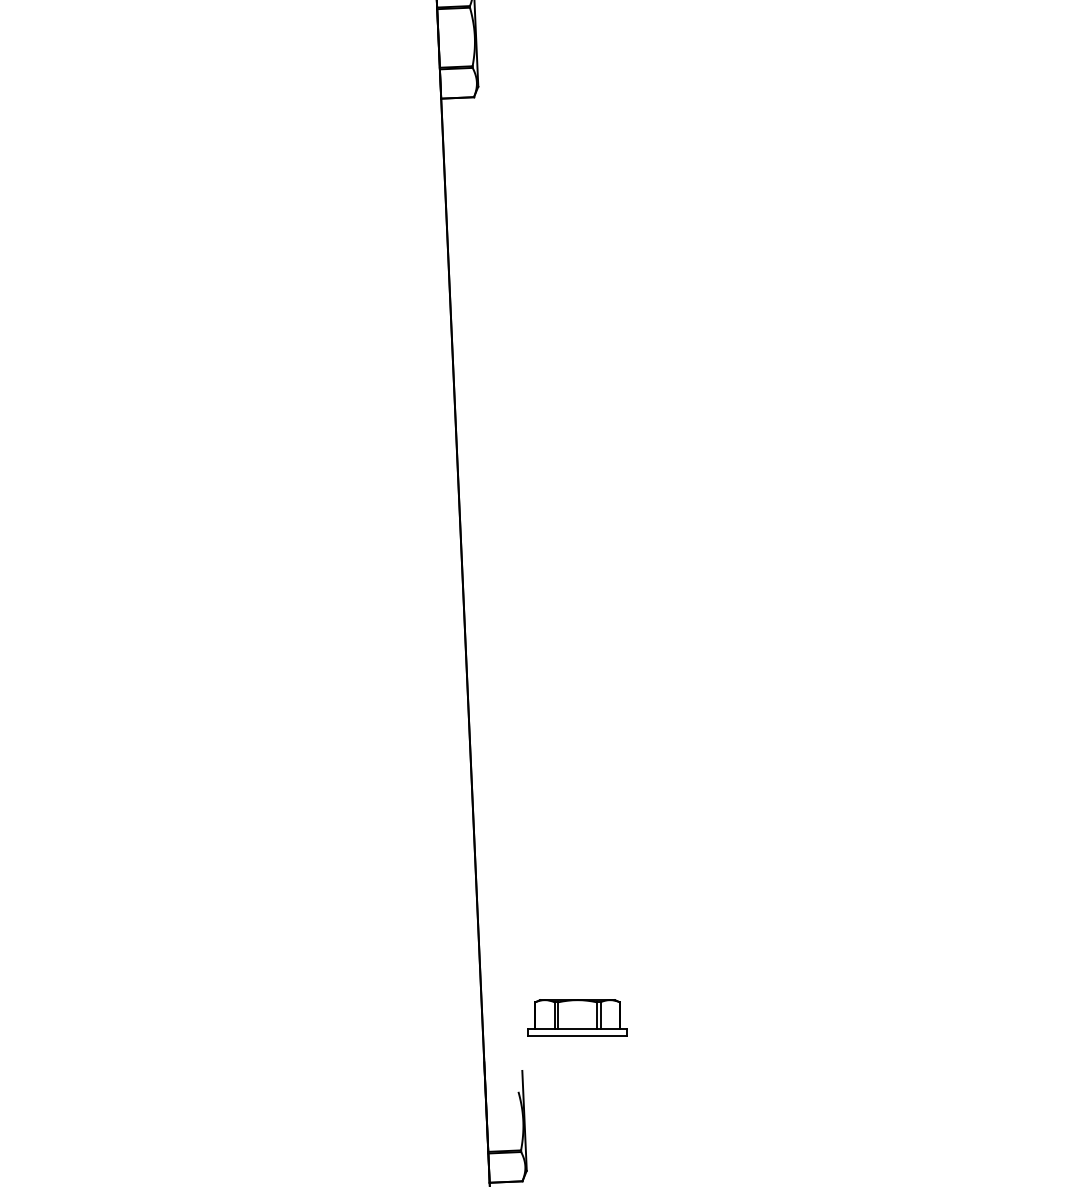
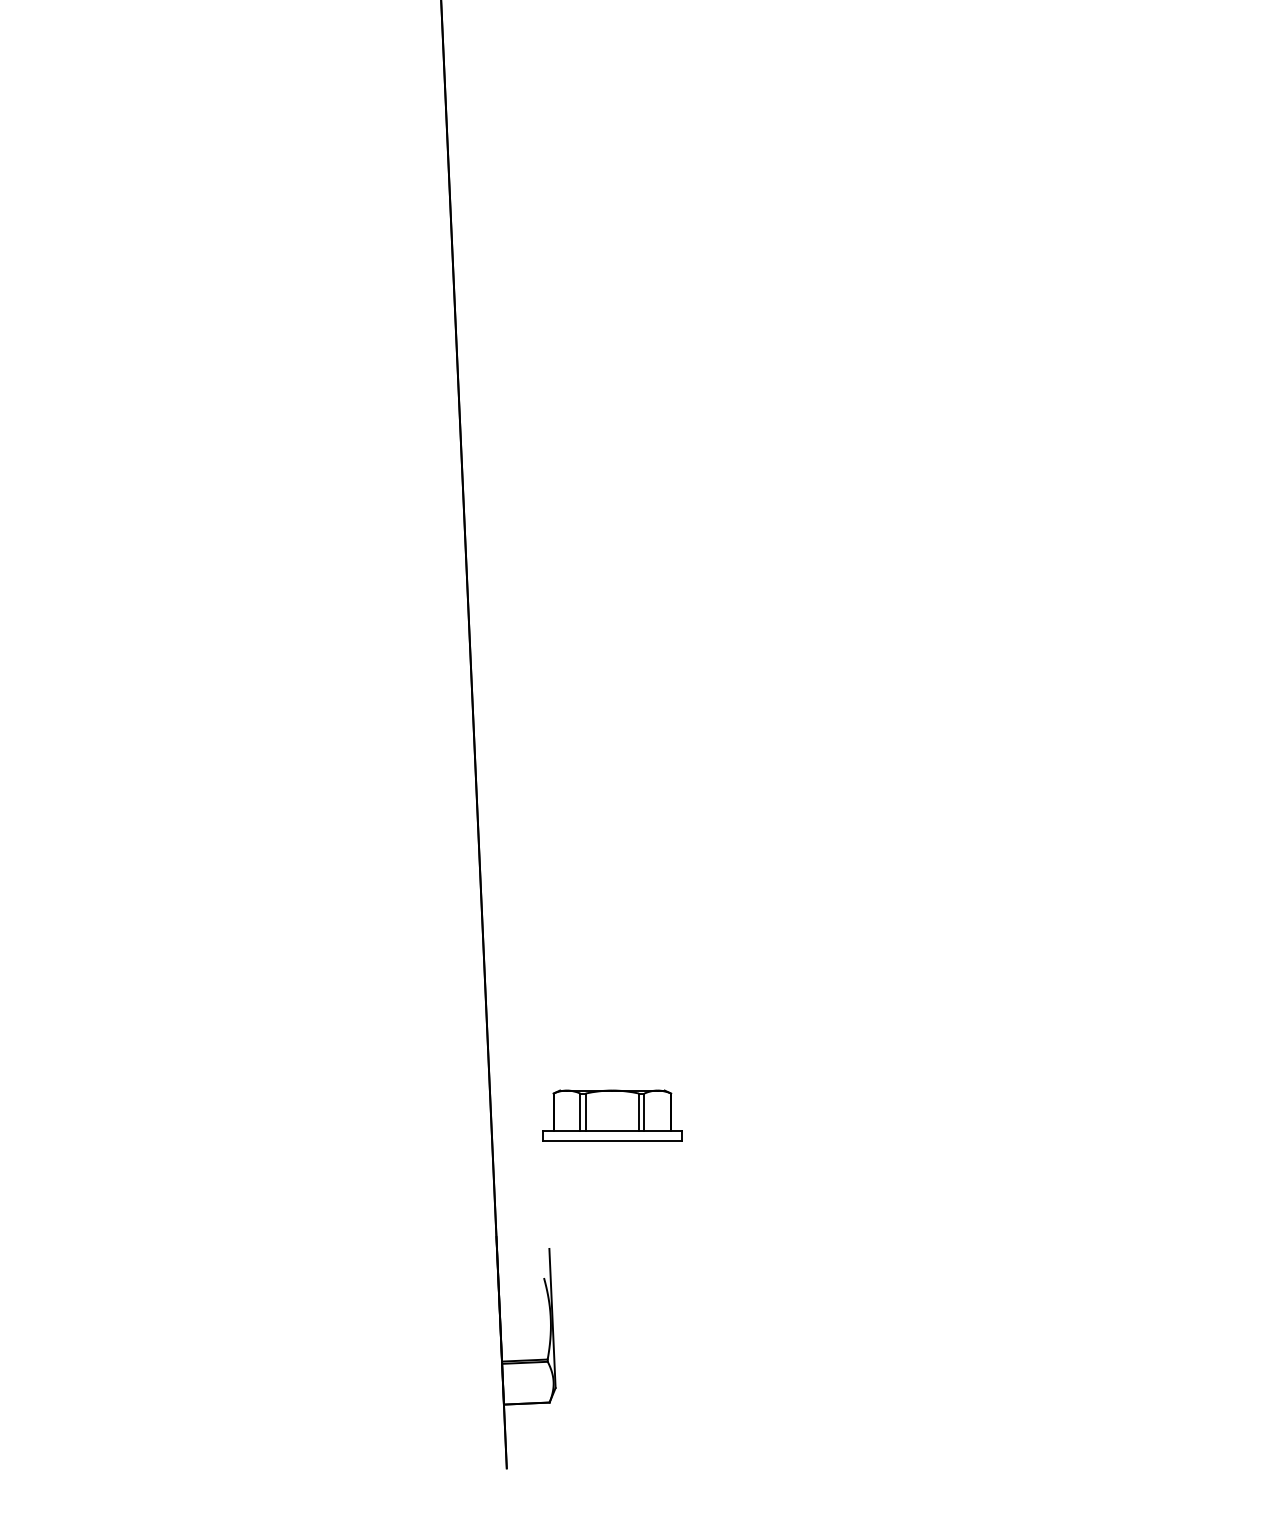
part: (577, 1017) -> (612, 1114), moved

